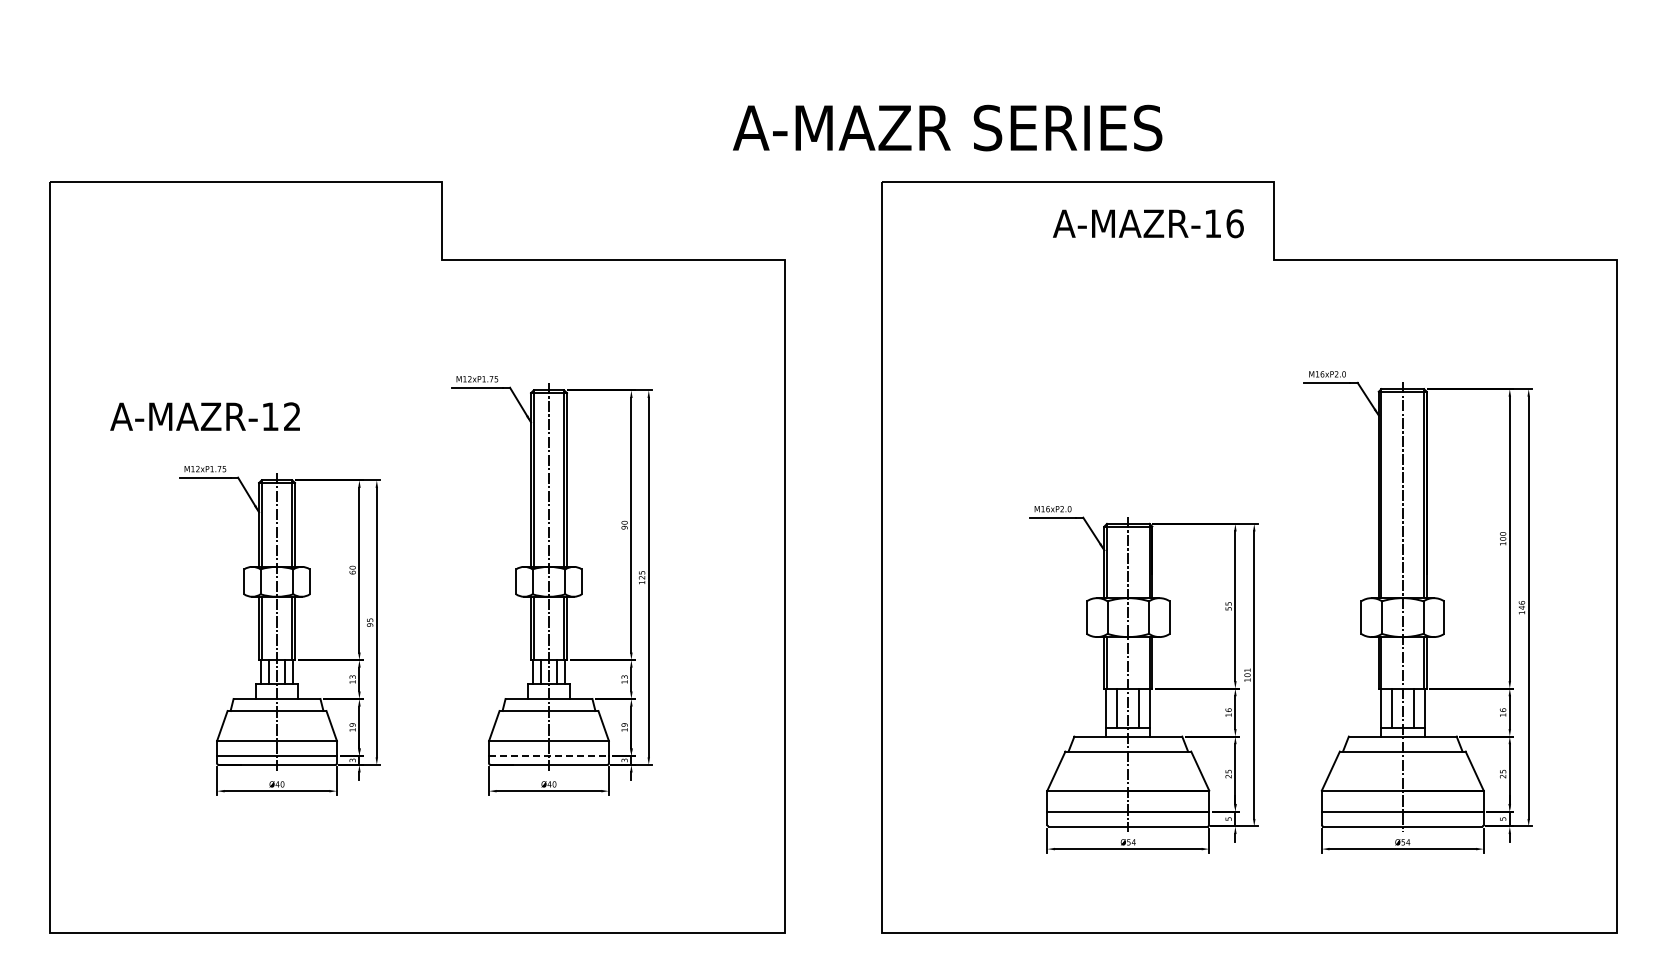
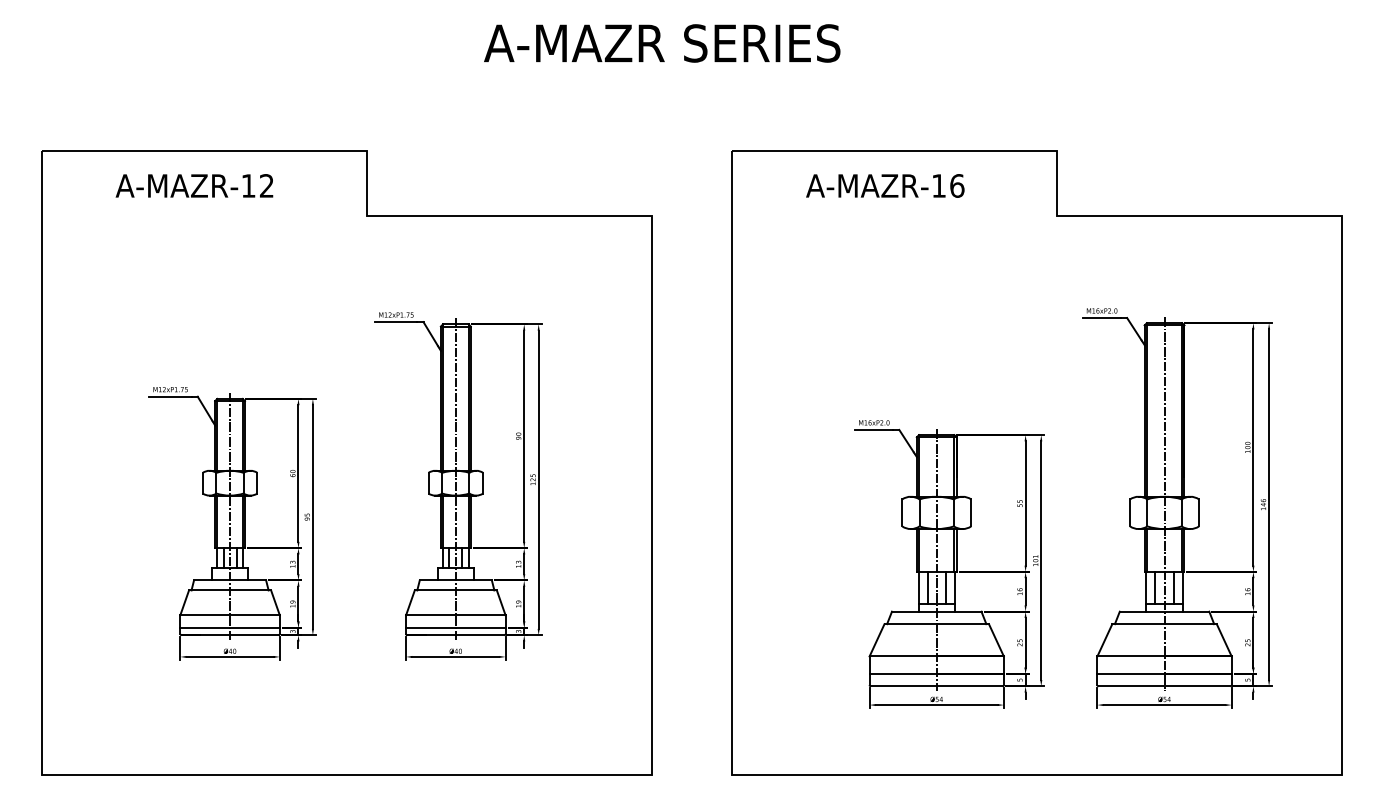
text: (947, 127) -> (662, 42), moved
text: (1148, 223) -> (885, 185), moved
text: (204, 416) -> (193, 185), moved
line: (549, 755) -> (456, 627), dashed -> solid

